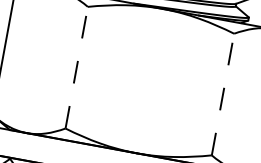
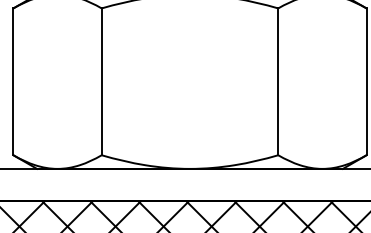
line: (76, 67) -> (101, 81), dashed -> solid
line: (223, 94) -> (278, 81), dashed -> solid

